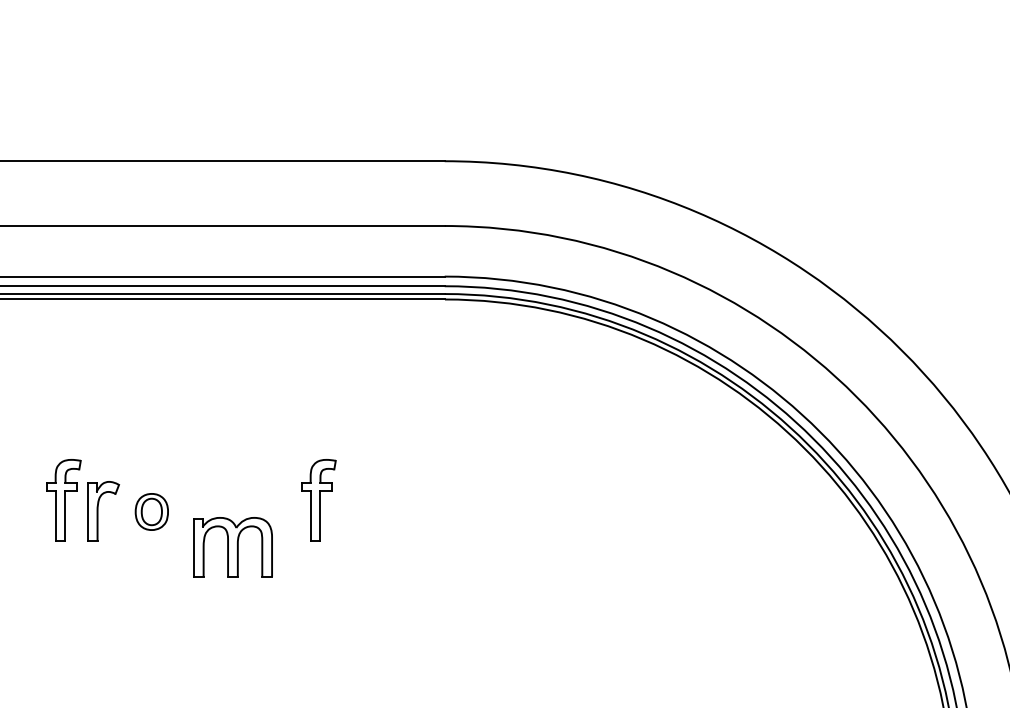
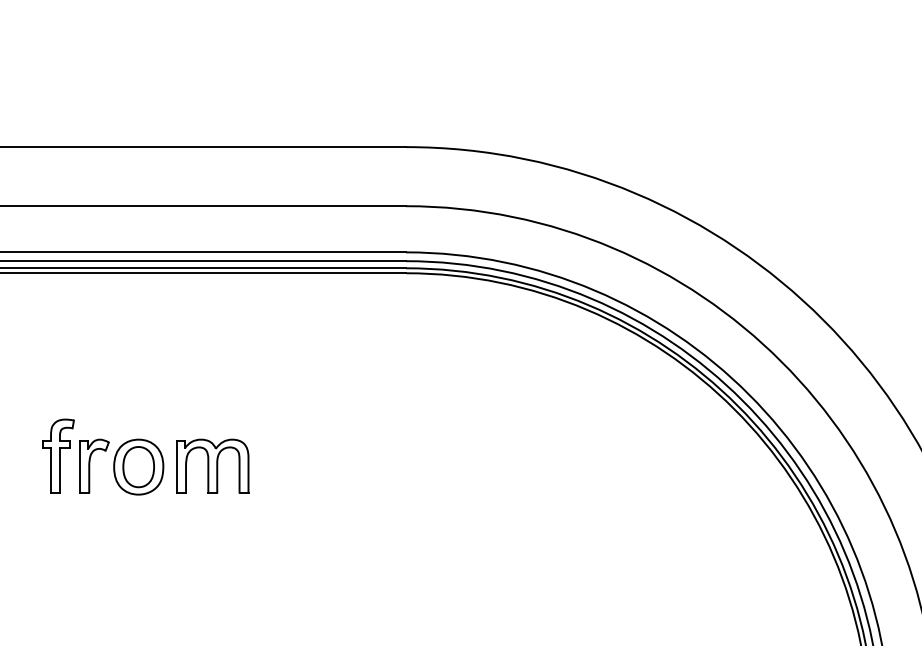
part: (318, 500) -> (290, 456), removed
part: (151, 511) -> (138, 466), size x1.67
part: (232, 547) -> (212, 466), moved

